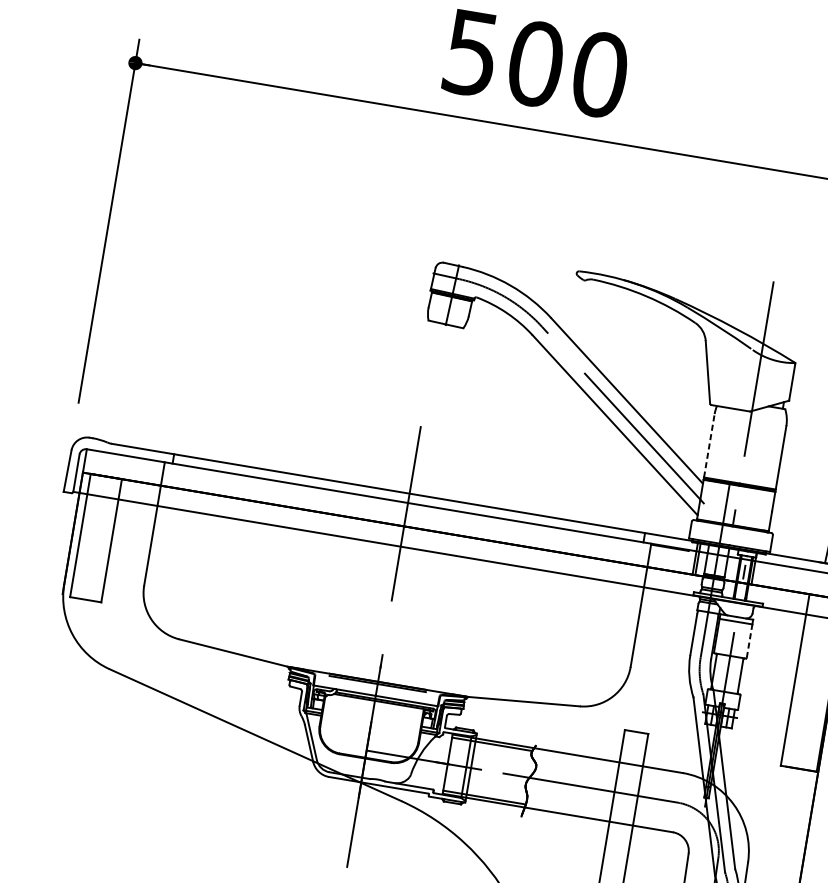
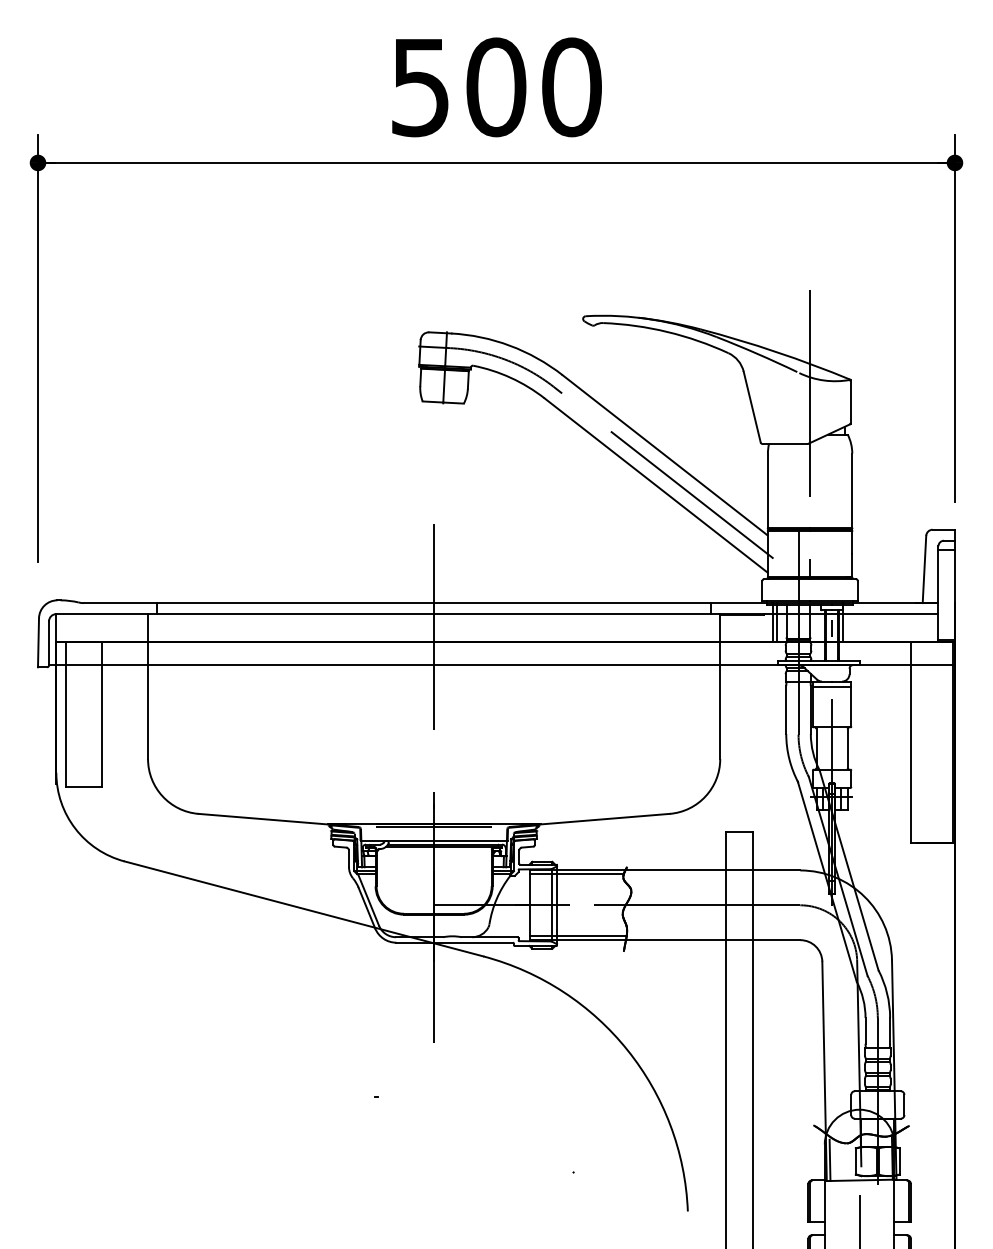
line: (709, 445) -> (767, 490), dashed -> solid
line: (749, 640) -> (851, 706), dashed -> solid

